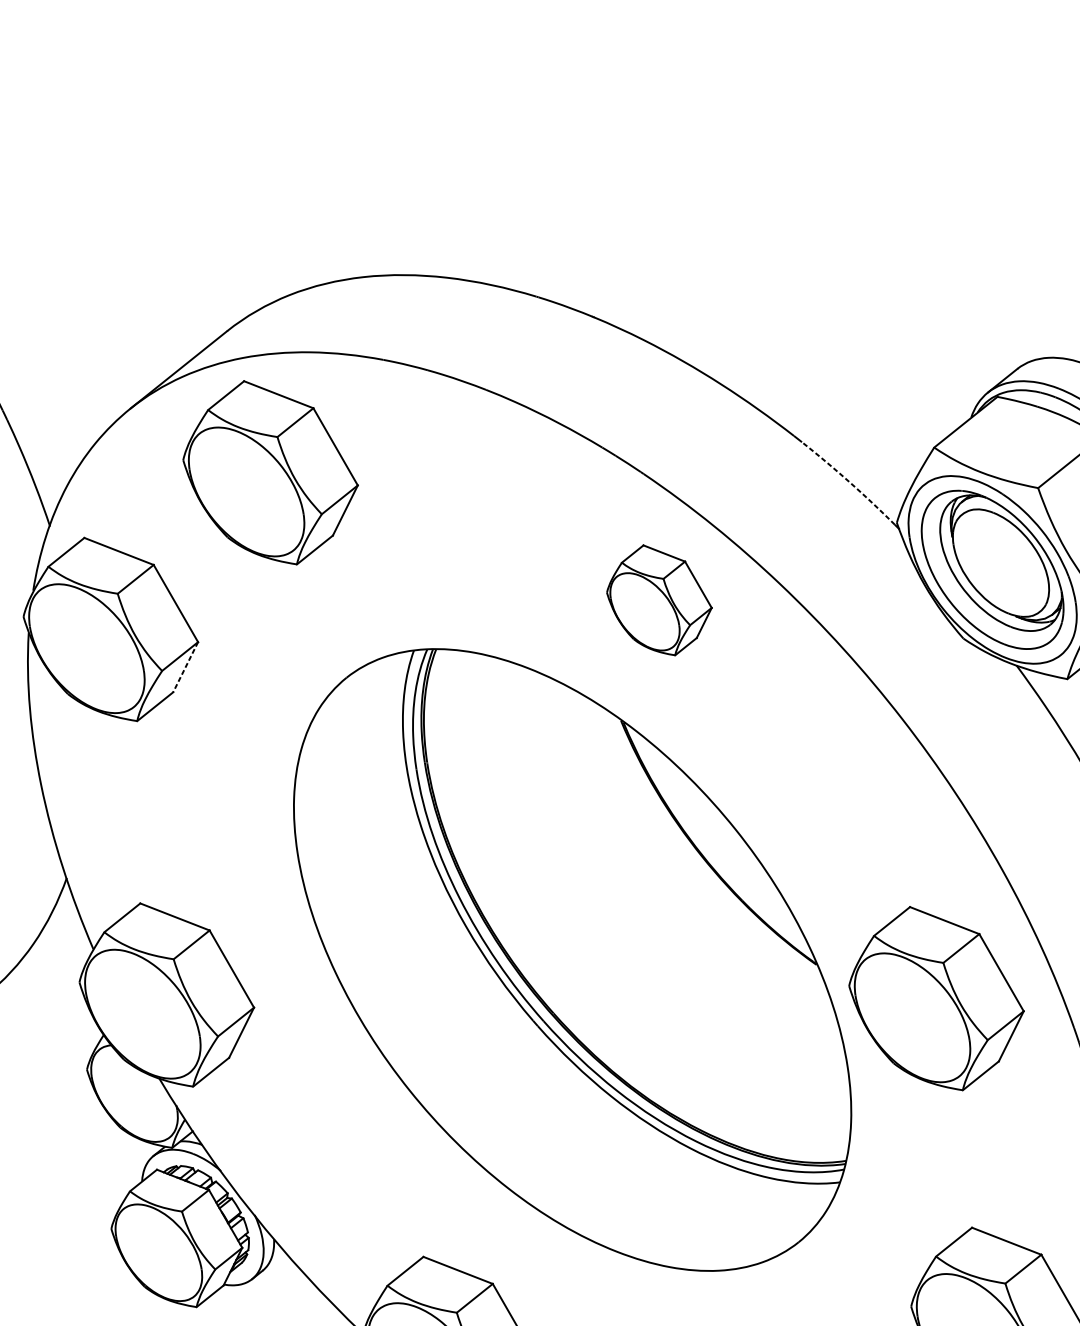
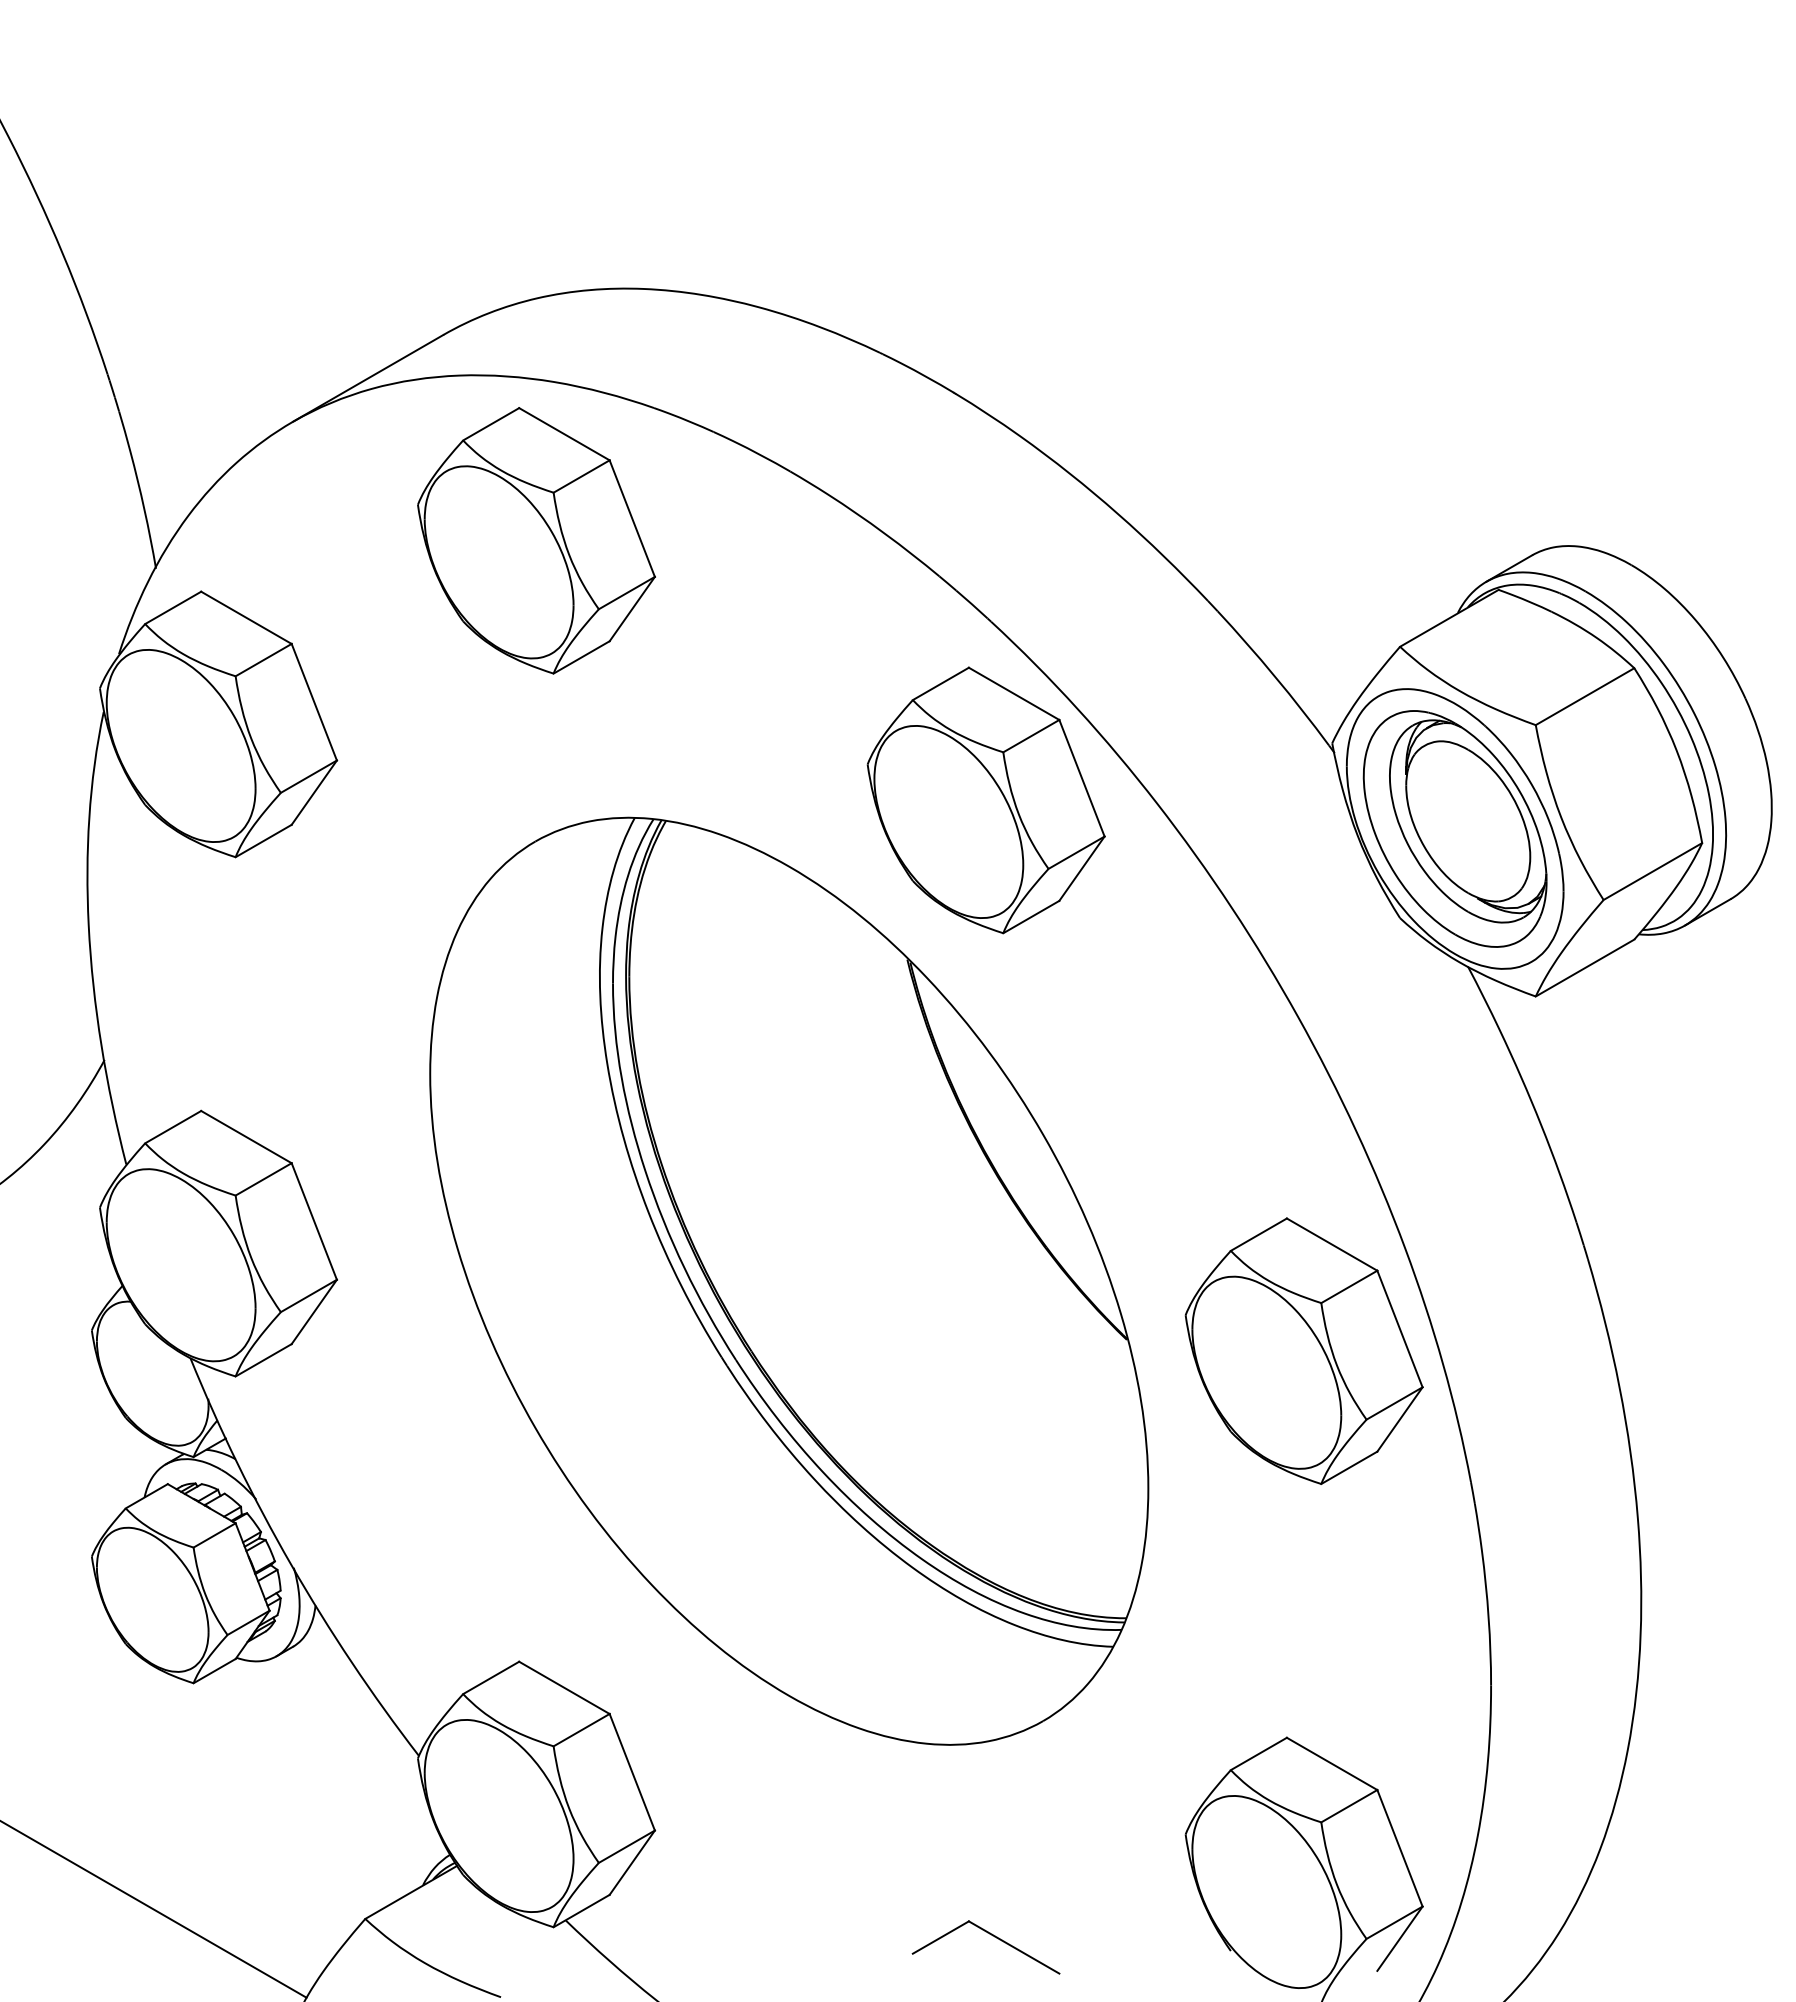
part: (270, 472) -> (536, 540), moved
arc: (849, 481) -> (1275, 676), dashed -> solid
part: (658, 600) -> (985, 800), size x1.67
line: (185, 667) -> (314, 793), dashed -> solid
part: (935, 998) -> (1303, 1350), moved

